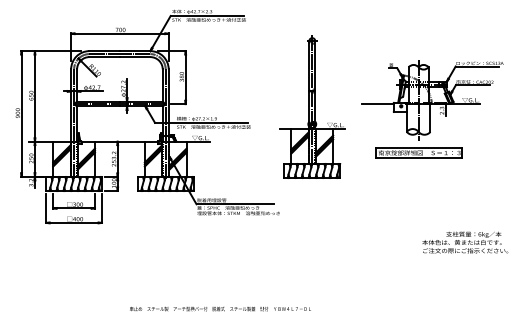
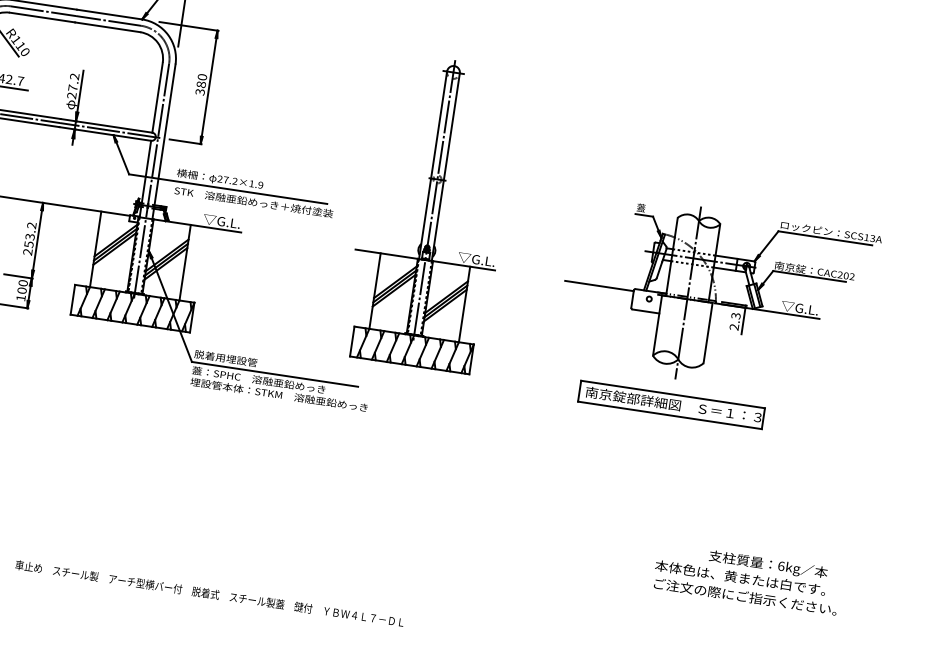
part: (312, 106) -> (433, 212), moved
part: (432, 109) -> (715, 315), moved
text: (465, 242) -> (748, 579), moved

